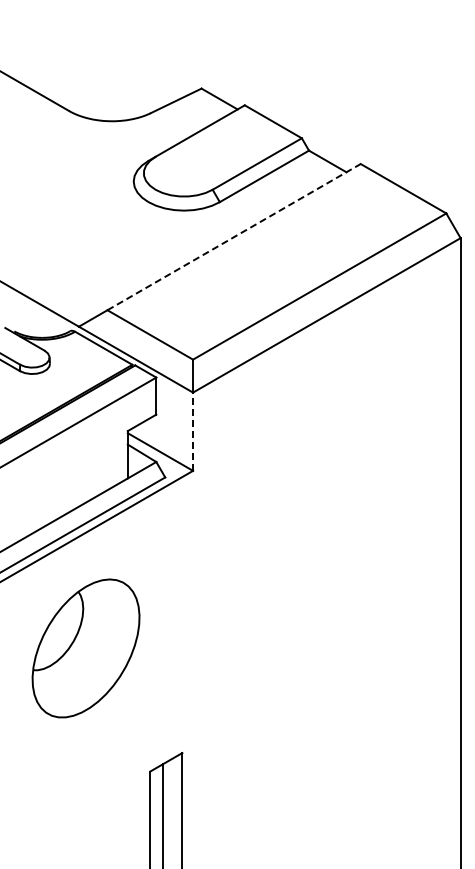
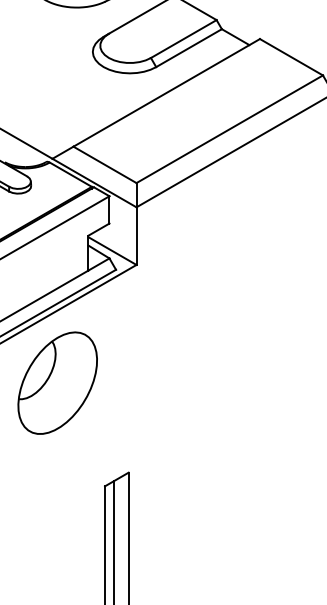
line: (234, 236) -> (167, 92), dashed -> solid
line: (193, 431) -> (136, 235), dashed -> solid
part: (85, 648) -> (57, 383), moved

